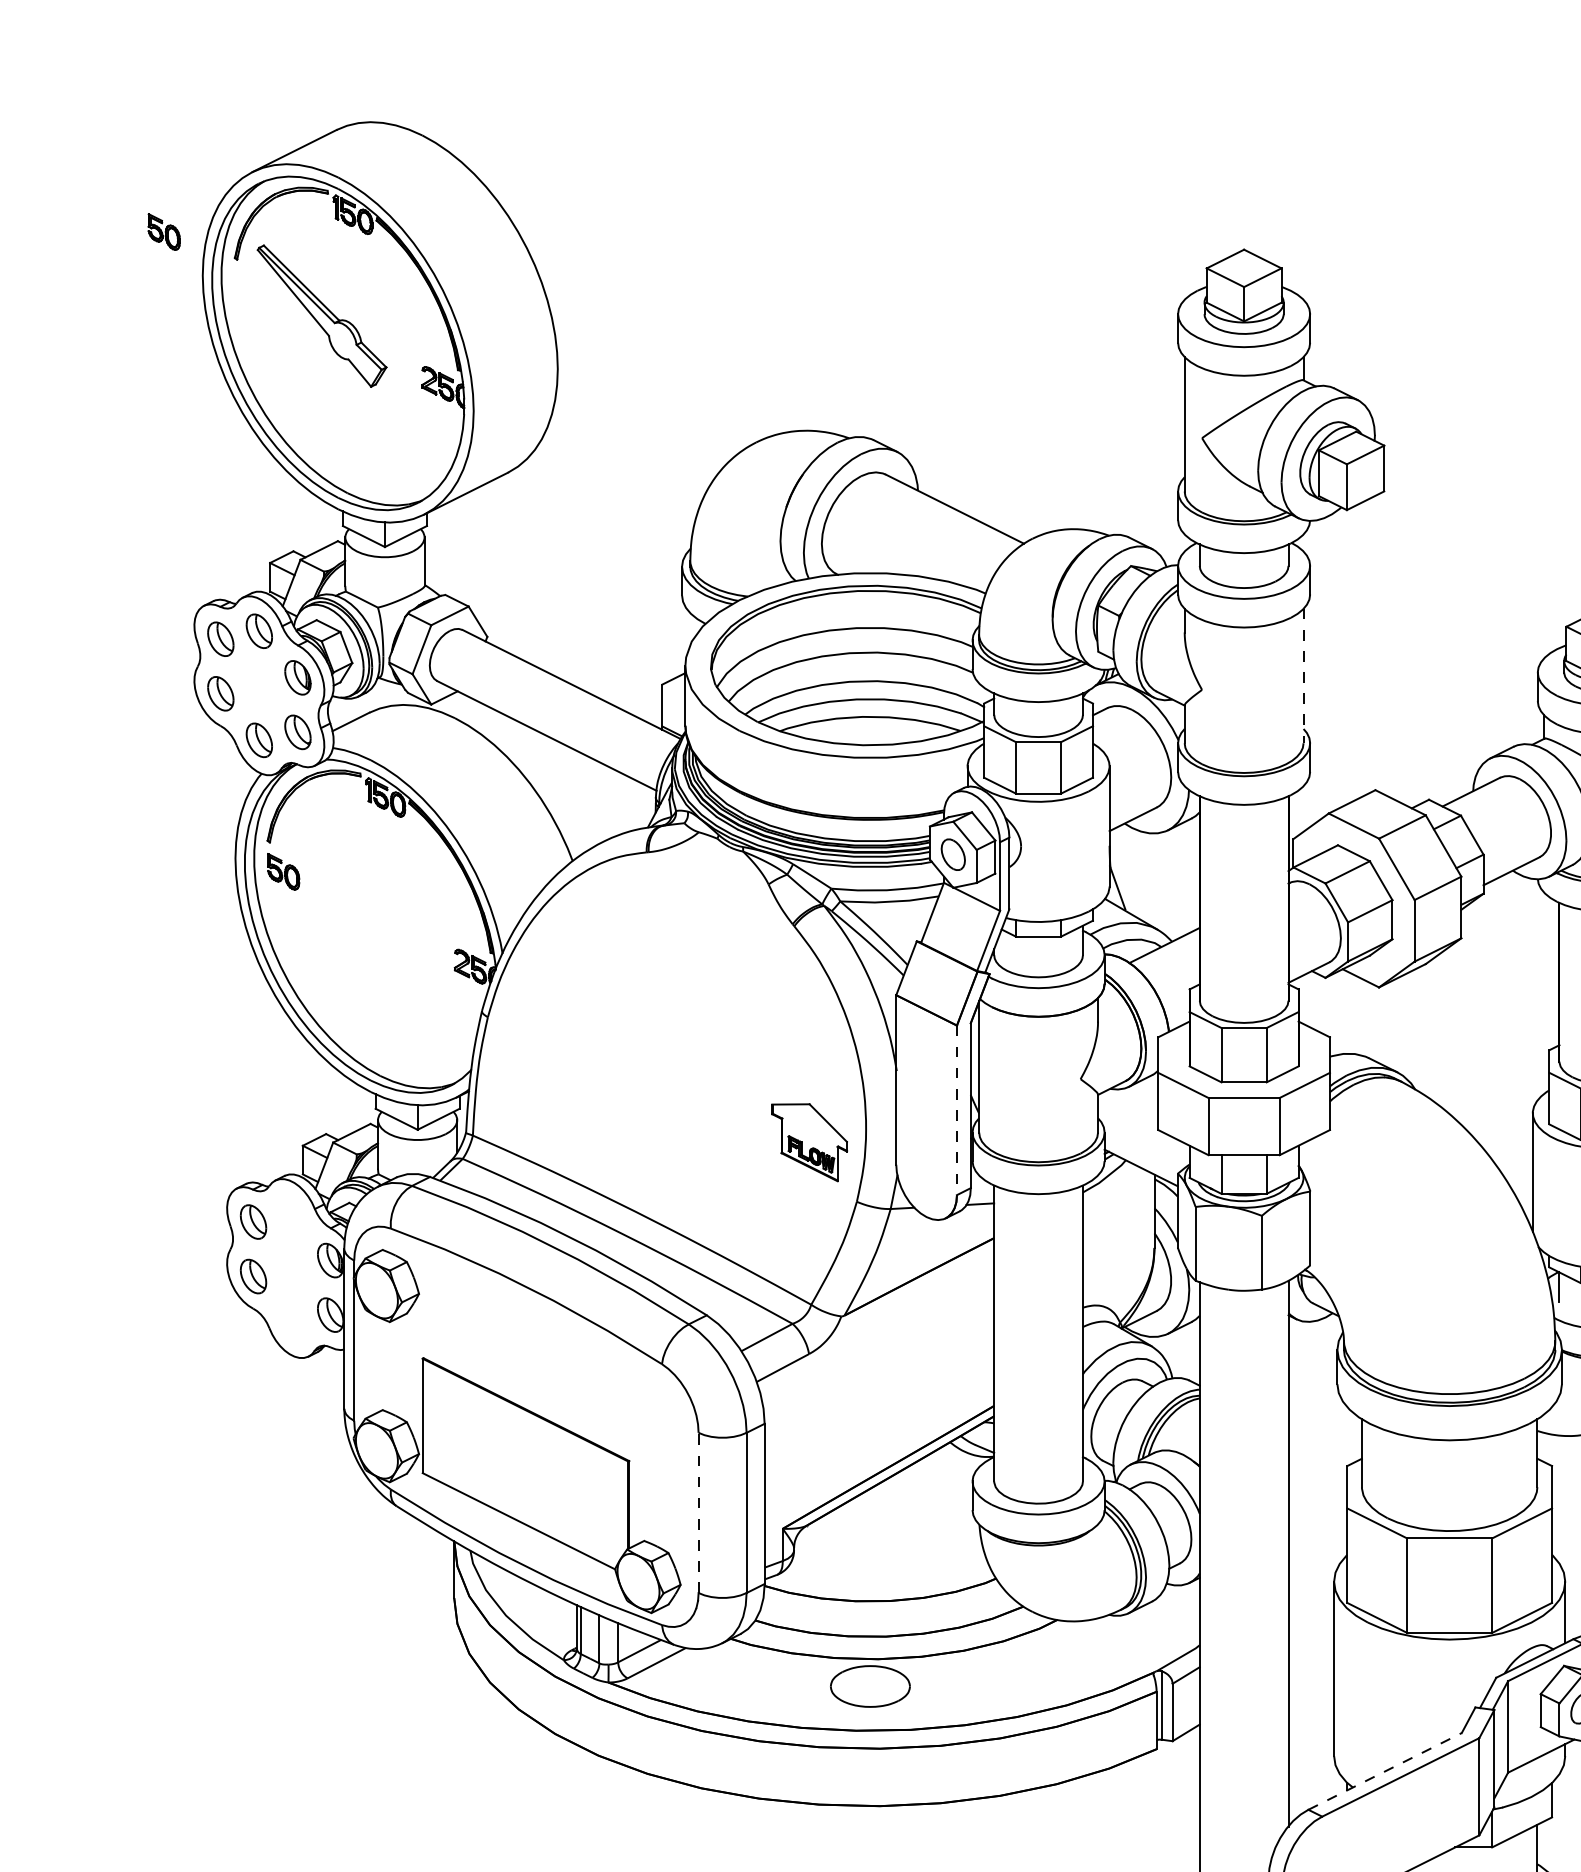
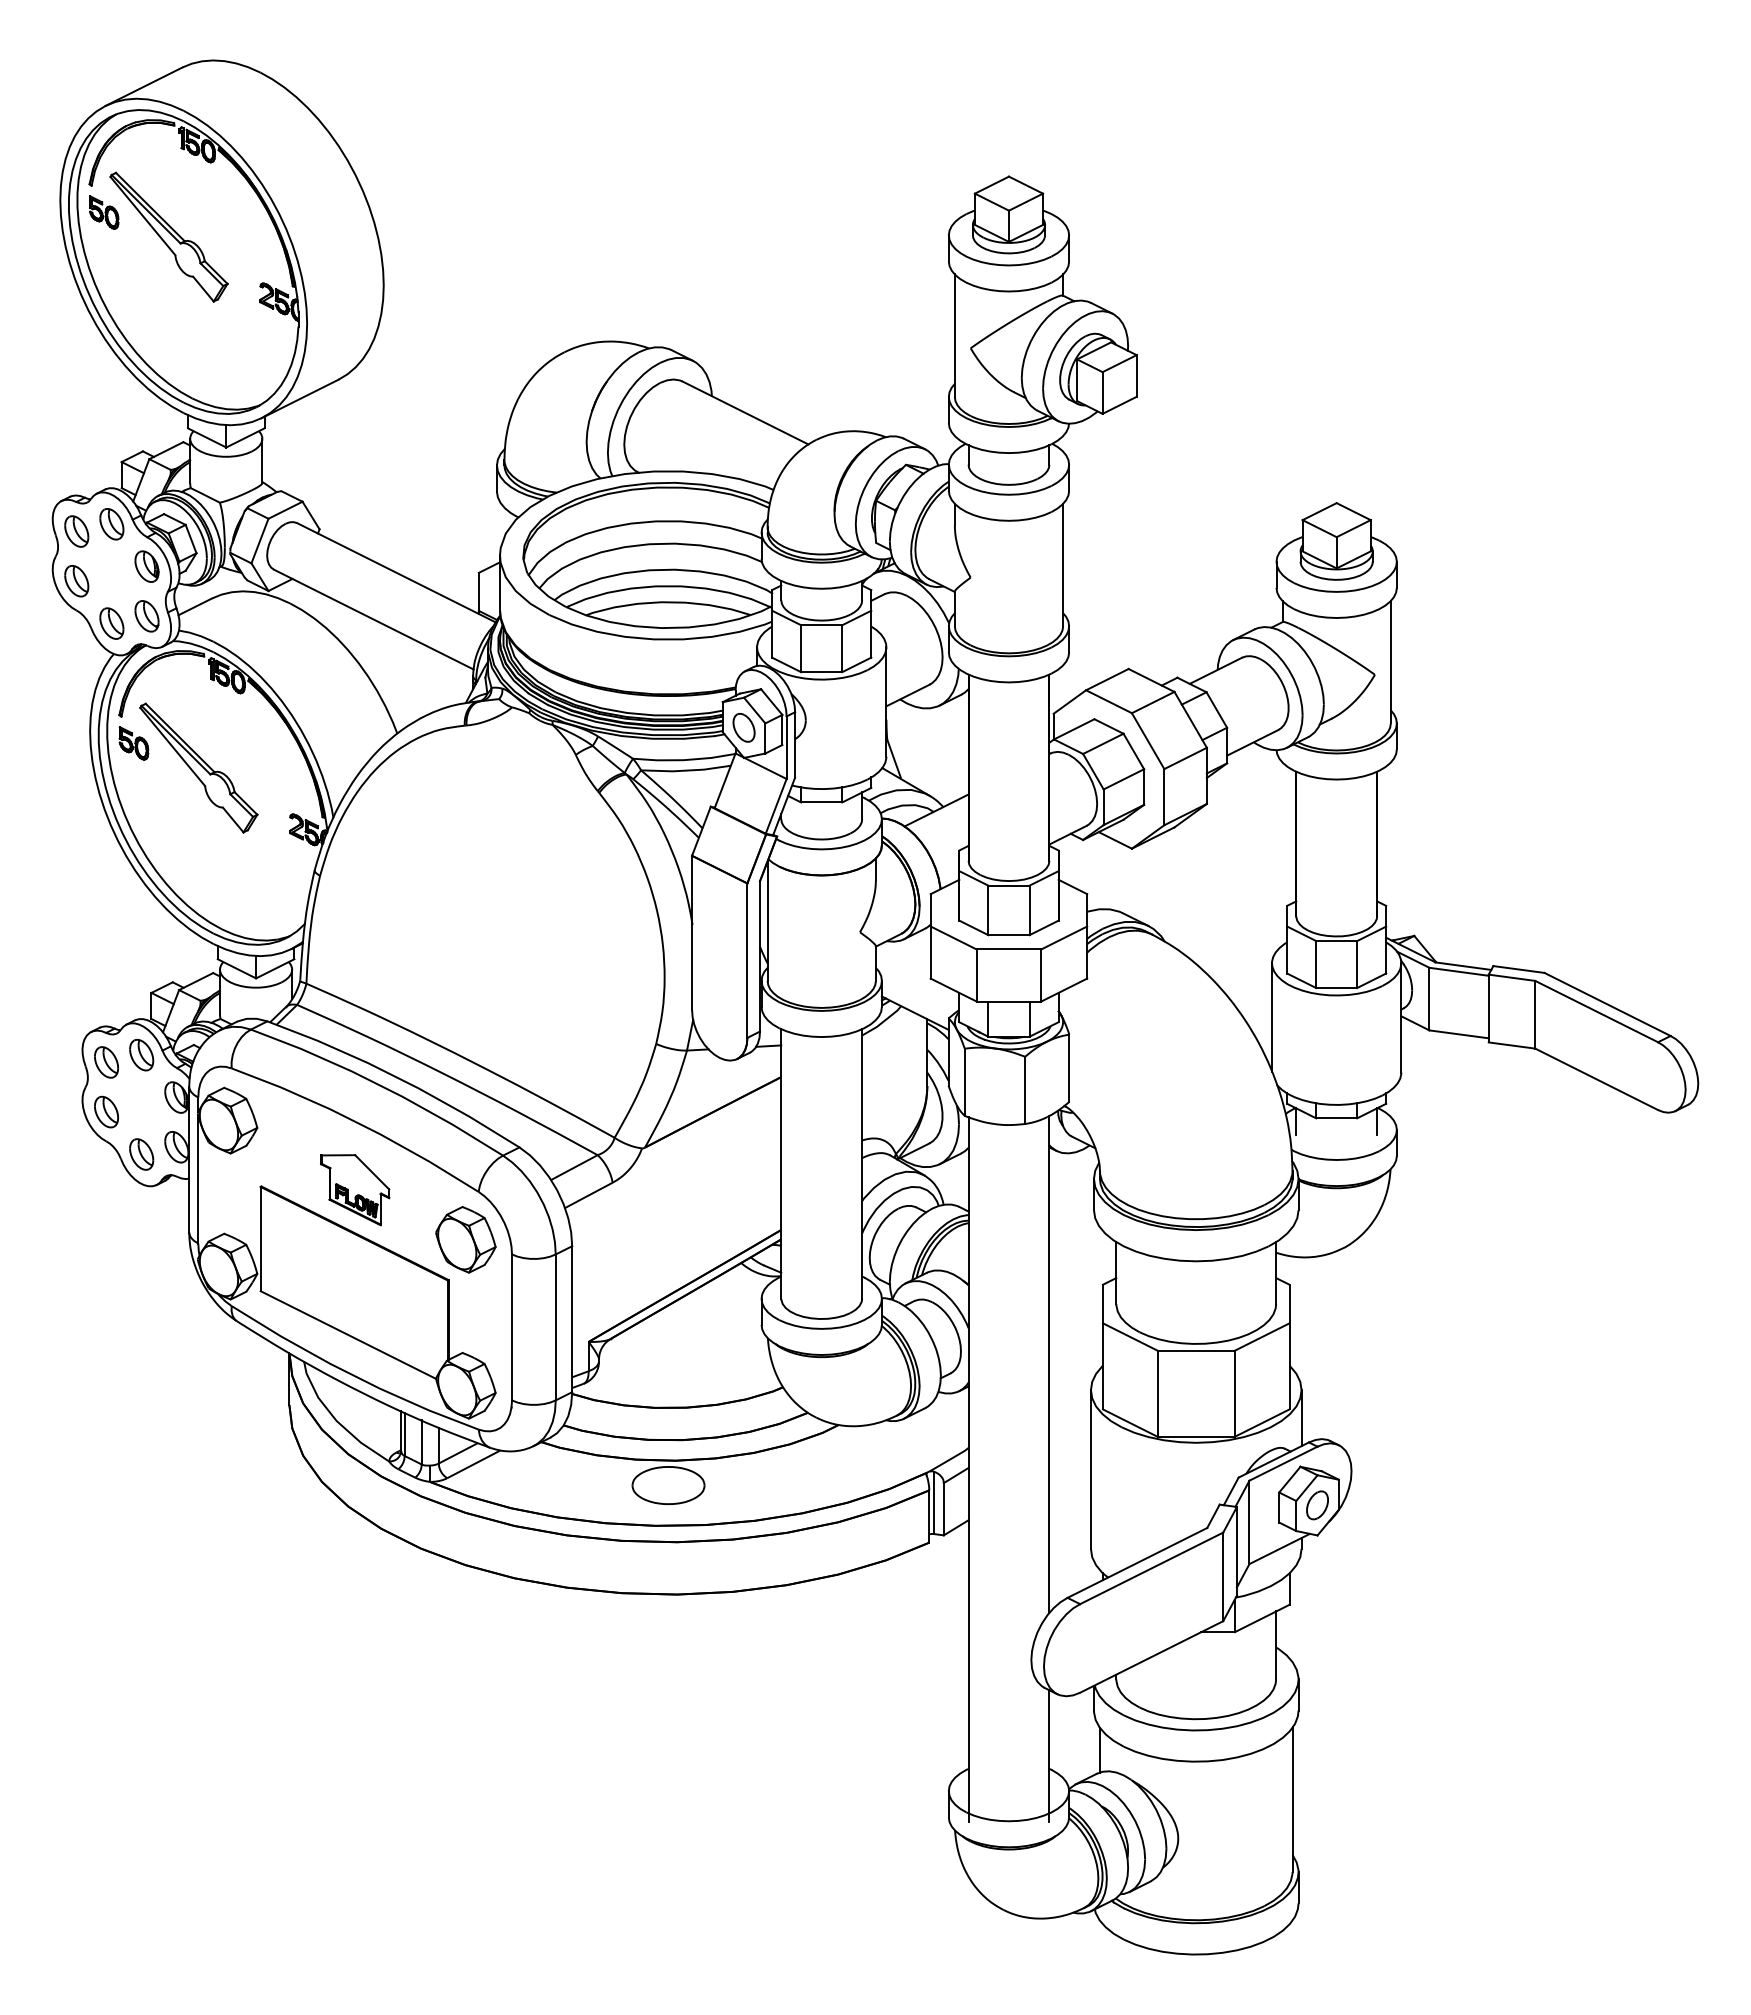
part: (164, 231) -> (104, 212), moved
line: (1303, 676) -> (1063, 565), dashed -> solid
part: (354, 898) -> (198, 767), added
line: (957, 1111) -> (747, 961), dashed -> solid
part: (809, 1143) -> (355, 1190), moved
part: (291, 1214) -> (141, 1055), added
part: (291, 1323) -> (141, 1154), added
part: (647, 1416) -> (465, 1239), added
line: (699, 1513) -> (512, 1327), dashed -> solid
line: (1385, 1770) -> (1137, 1562), dashed -> solid

